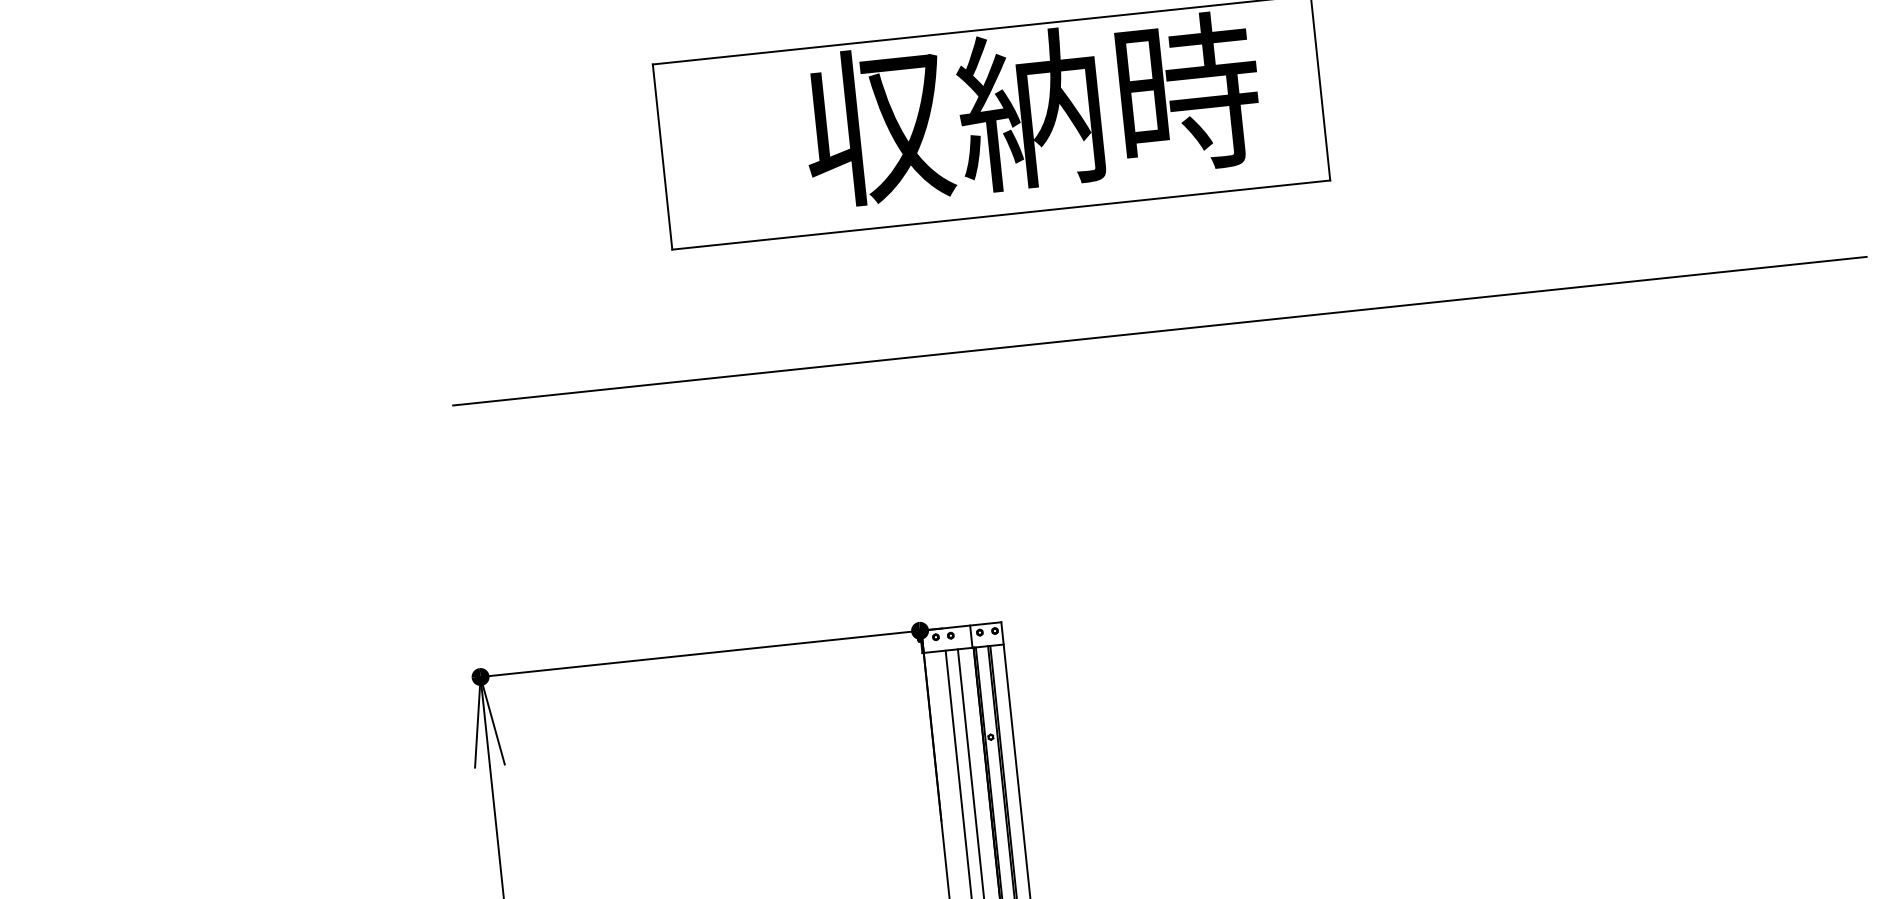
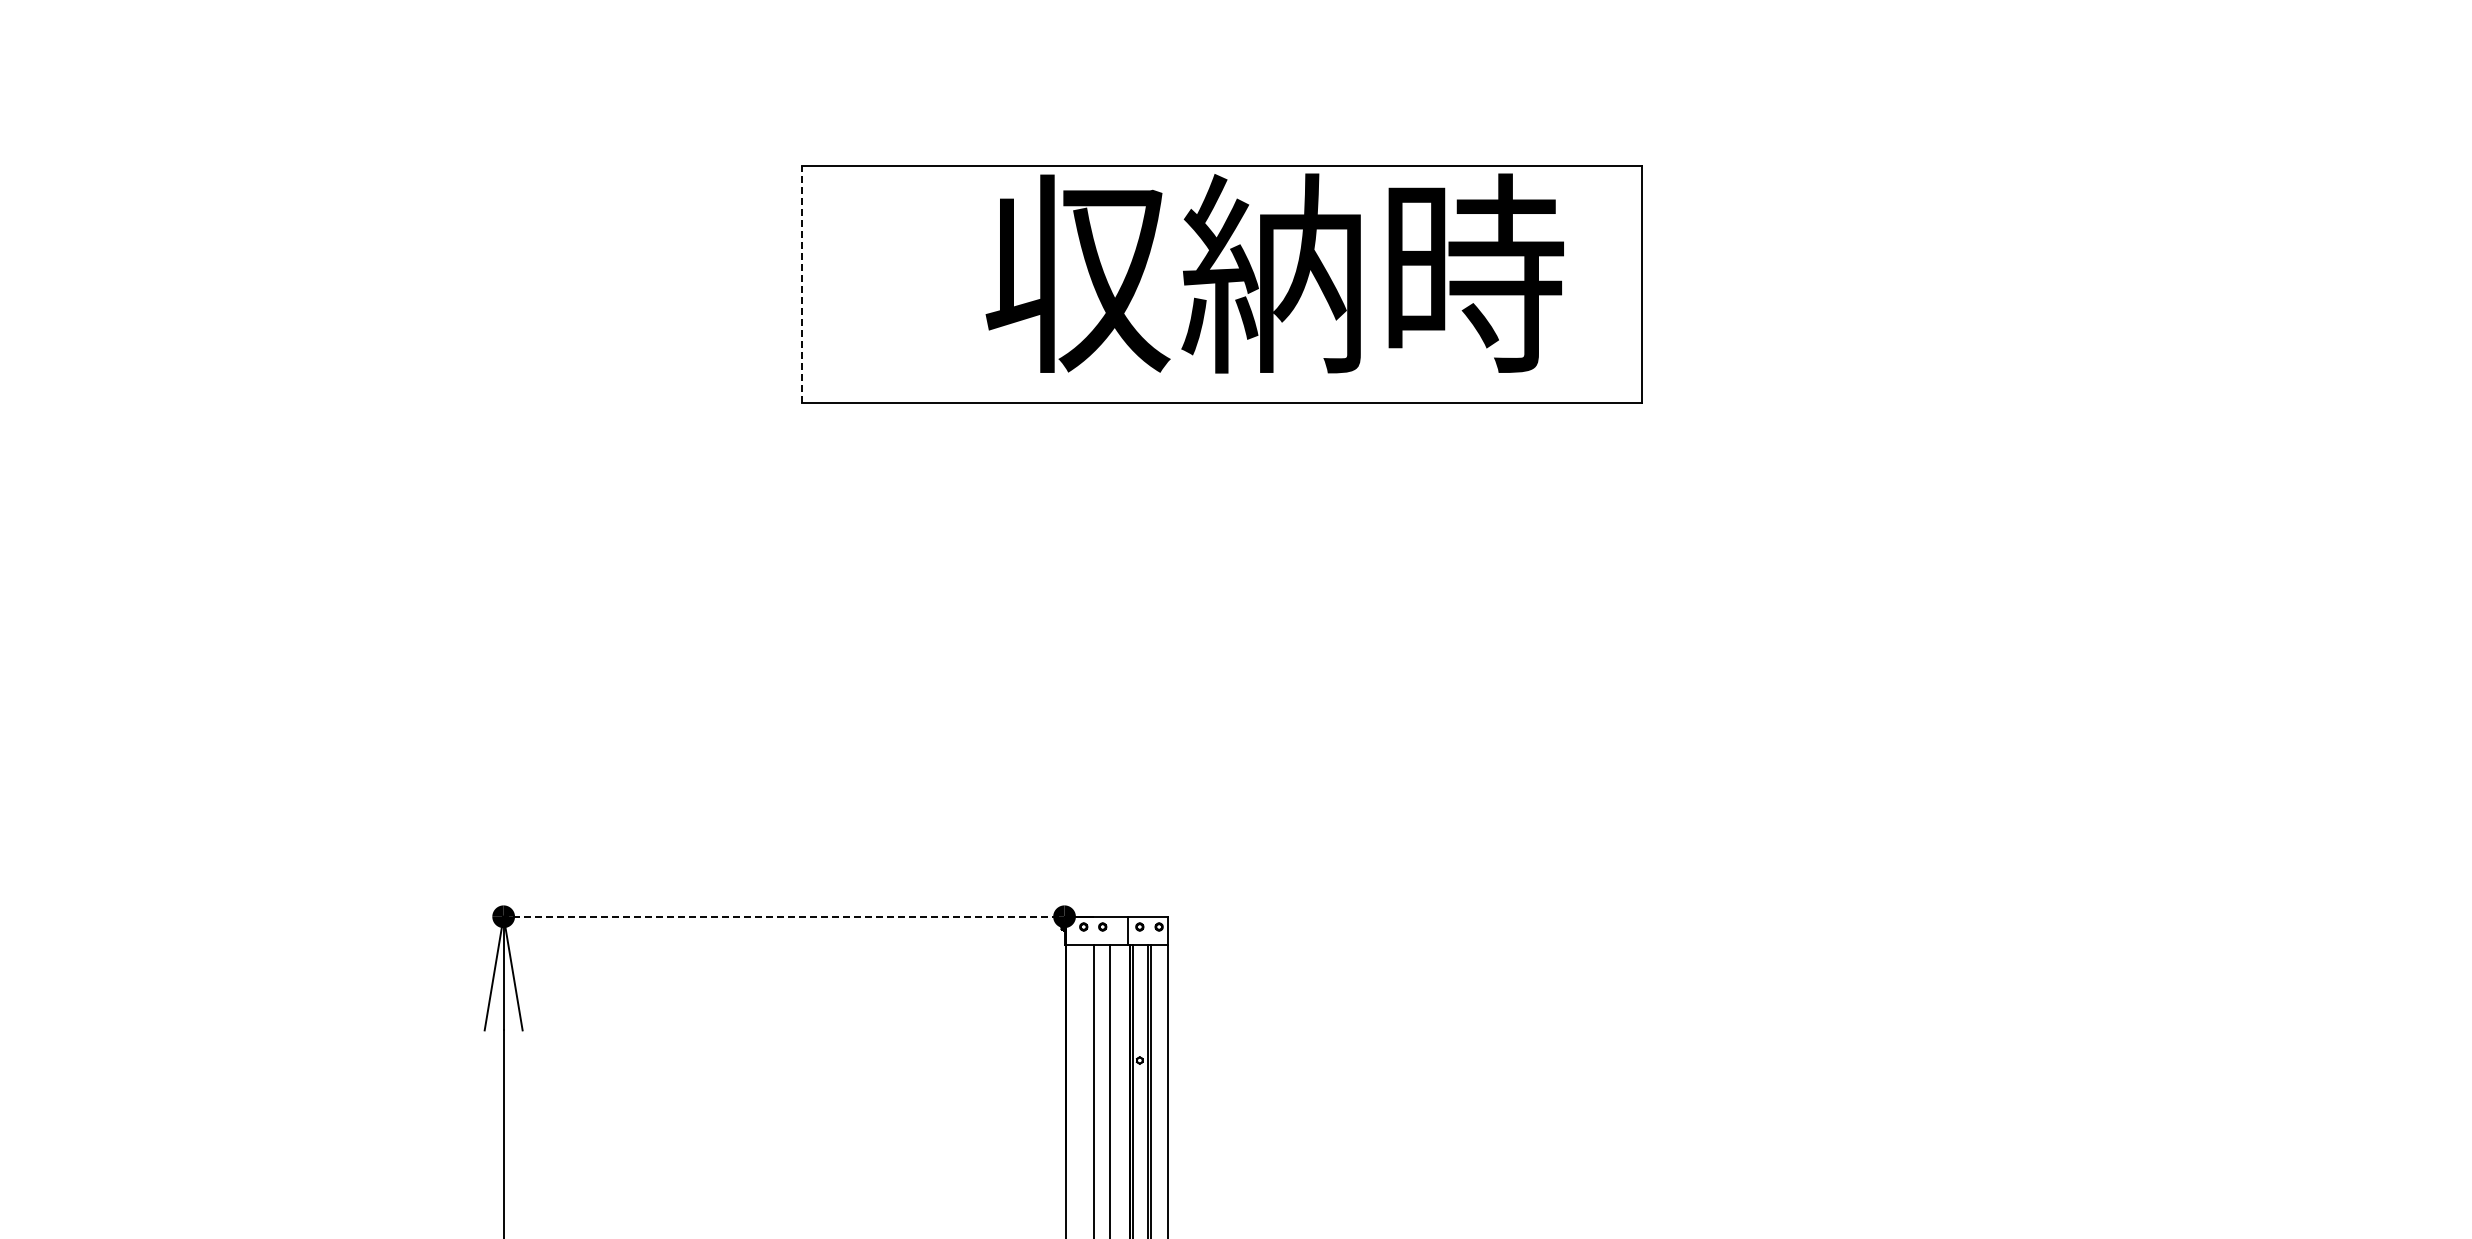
line: (662, 156) -> (802, 284), solid -> dashed
line: (1159, 331) -> (1406, 570), removed
line: (695, 654) -> (777, 916), solid -> dashed

